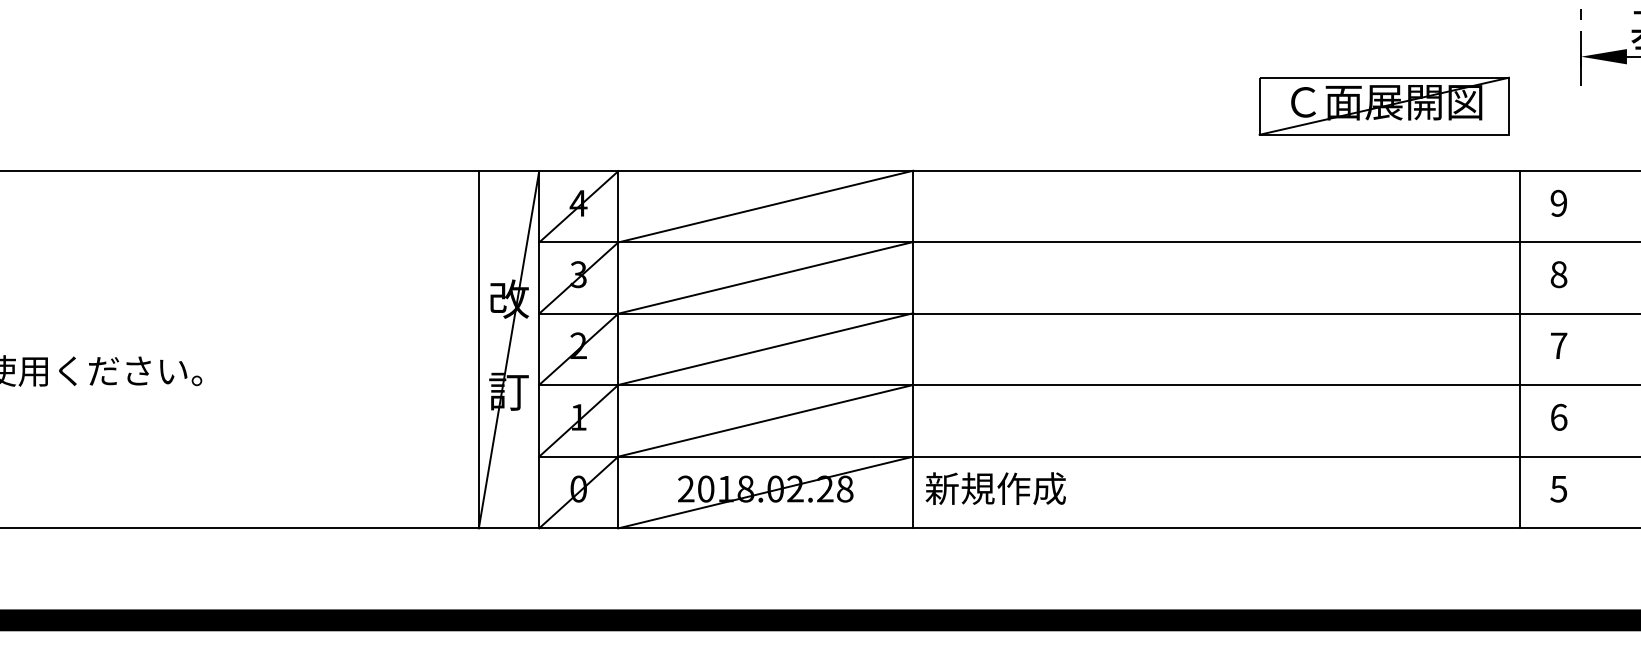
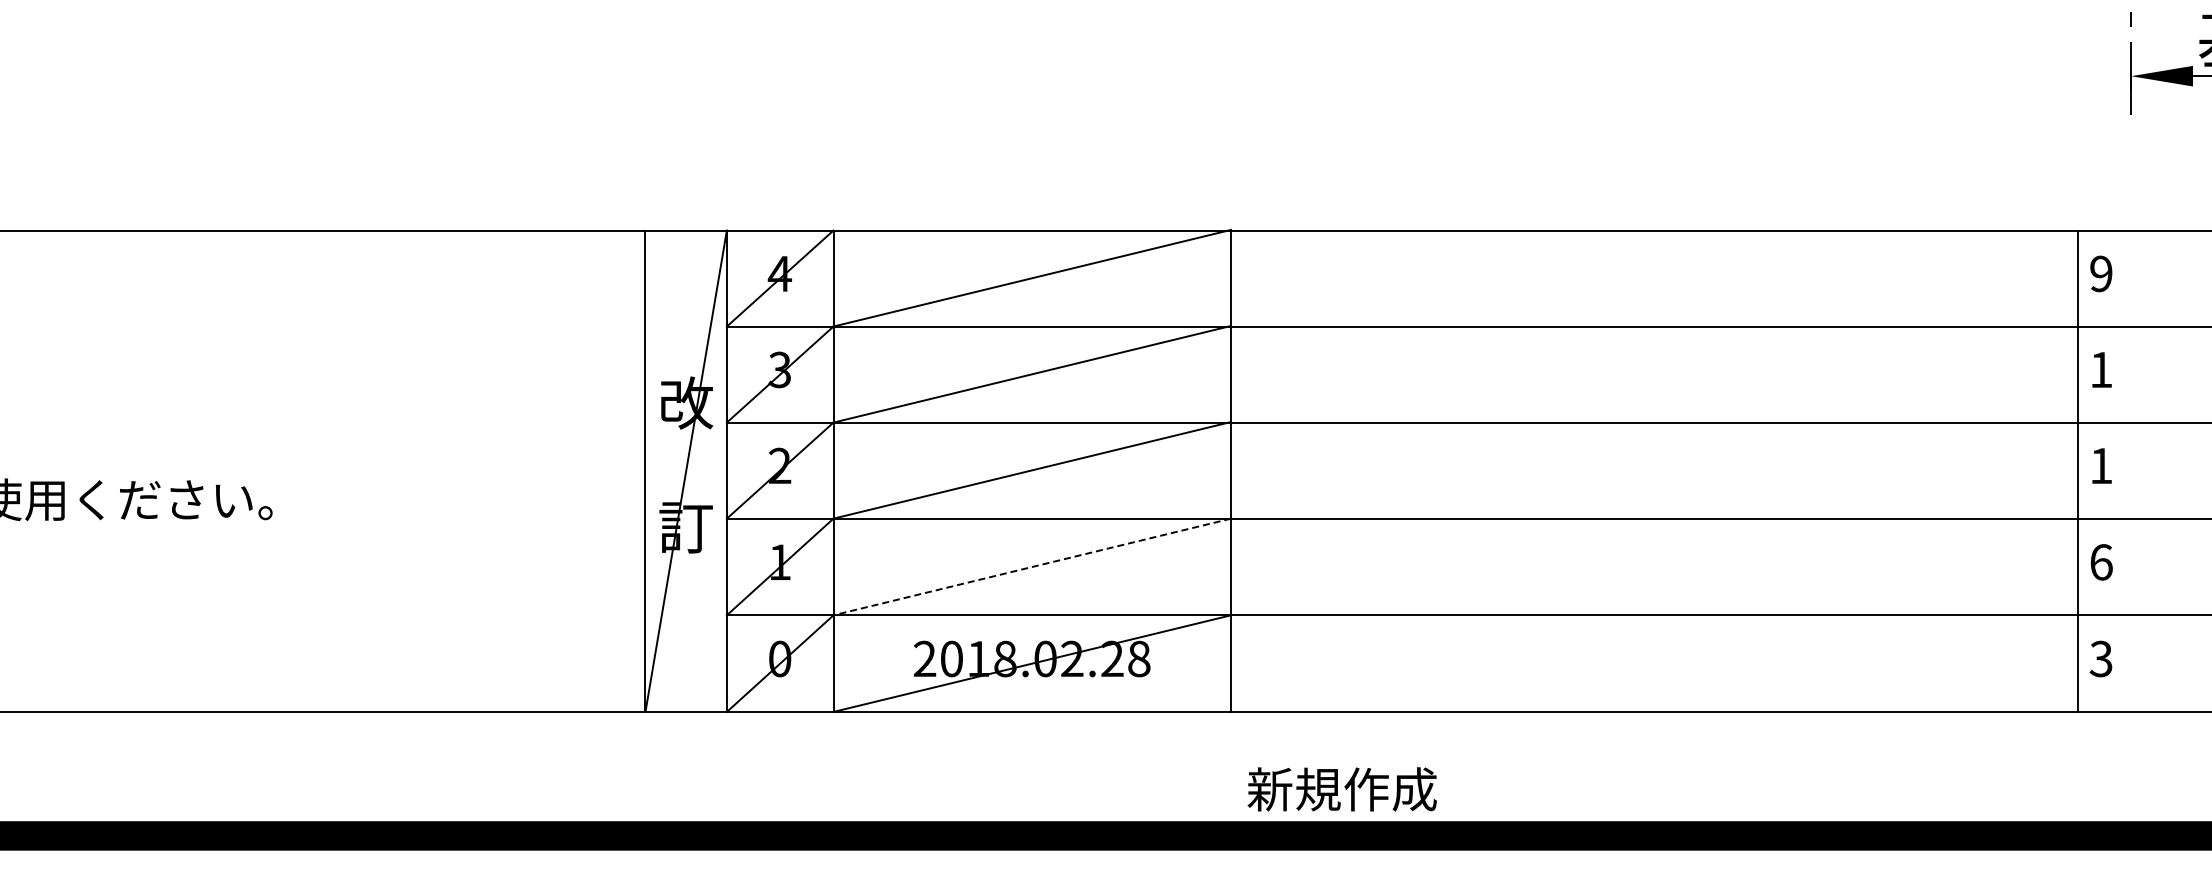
part: (1383, 105) -> (1865, 142), removed
text: (1559, 274) -> (2101, 369), 8 -> 1
text: (1559, 345) -> (2101, 465), 7 -> 1
line: (1519, 349) -> (2078, 470), moved
line: (765, 420) -> (1032, 566), solid -> dashed
text: (995, 488) -> (1341, 789), moved
text: (1559, 488) -> (2101, 658), 5 -> 3

